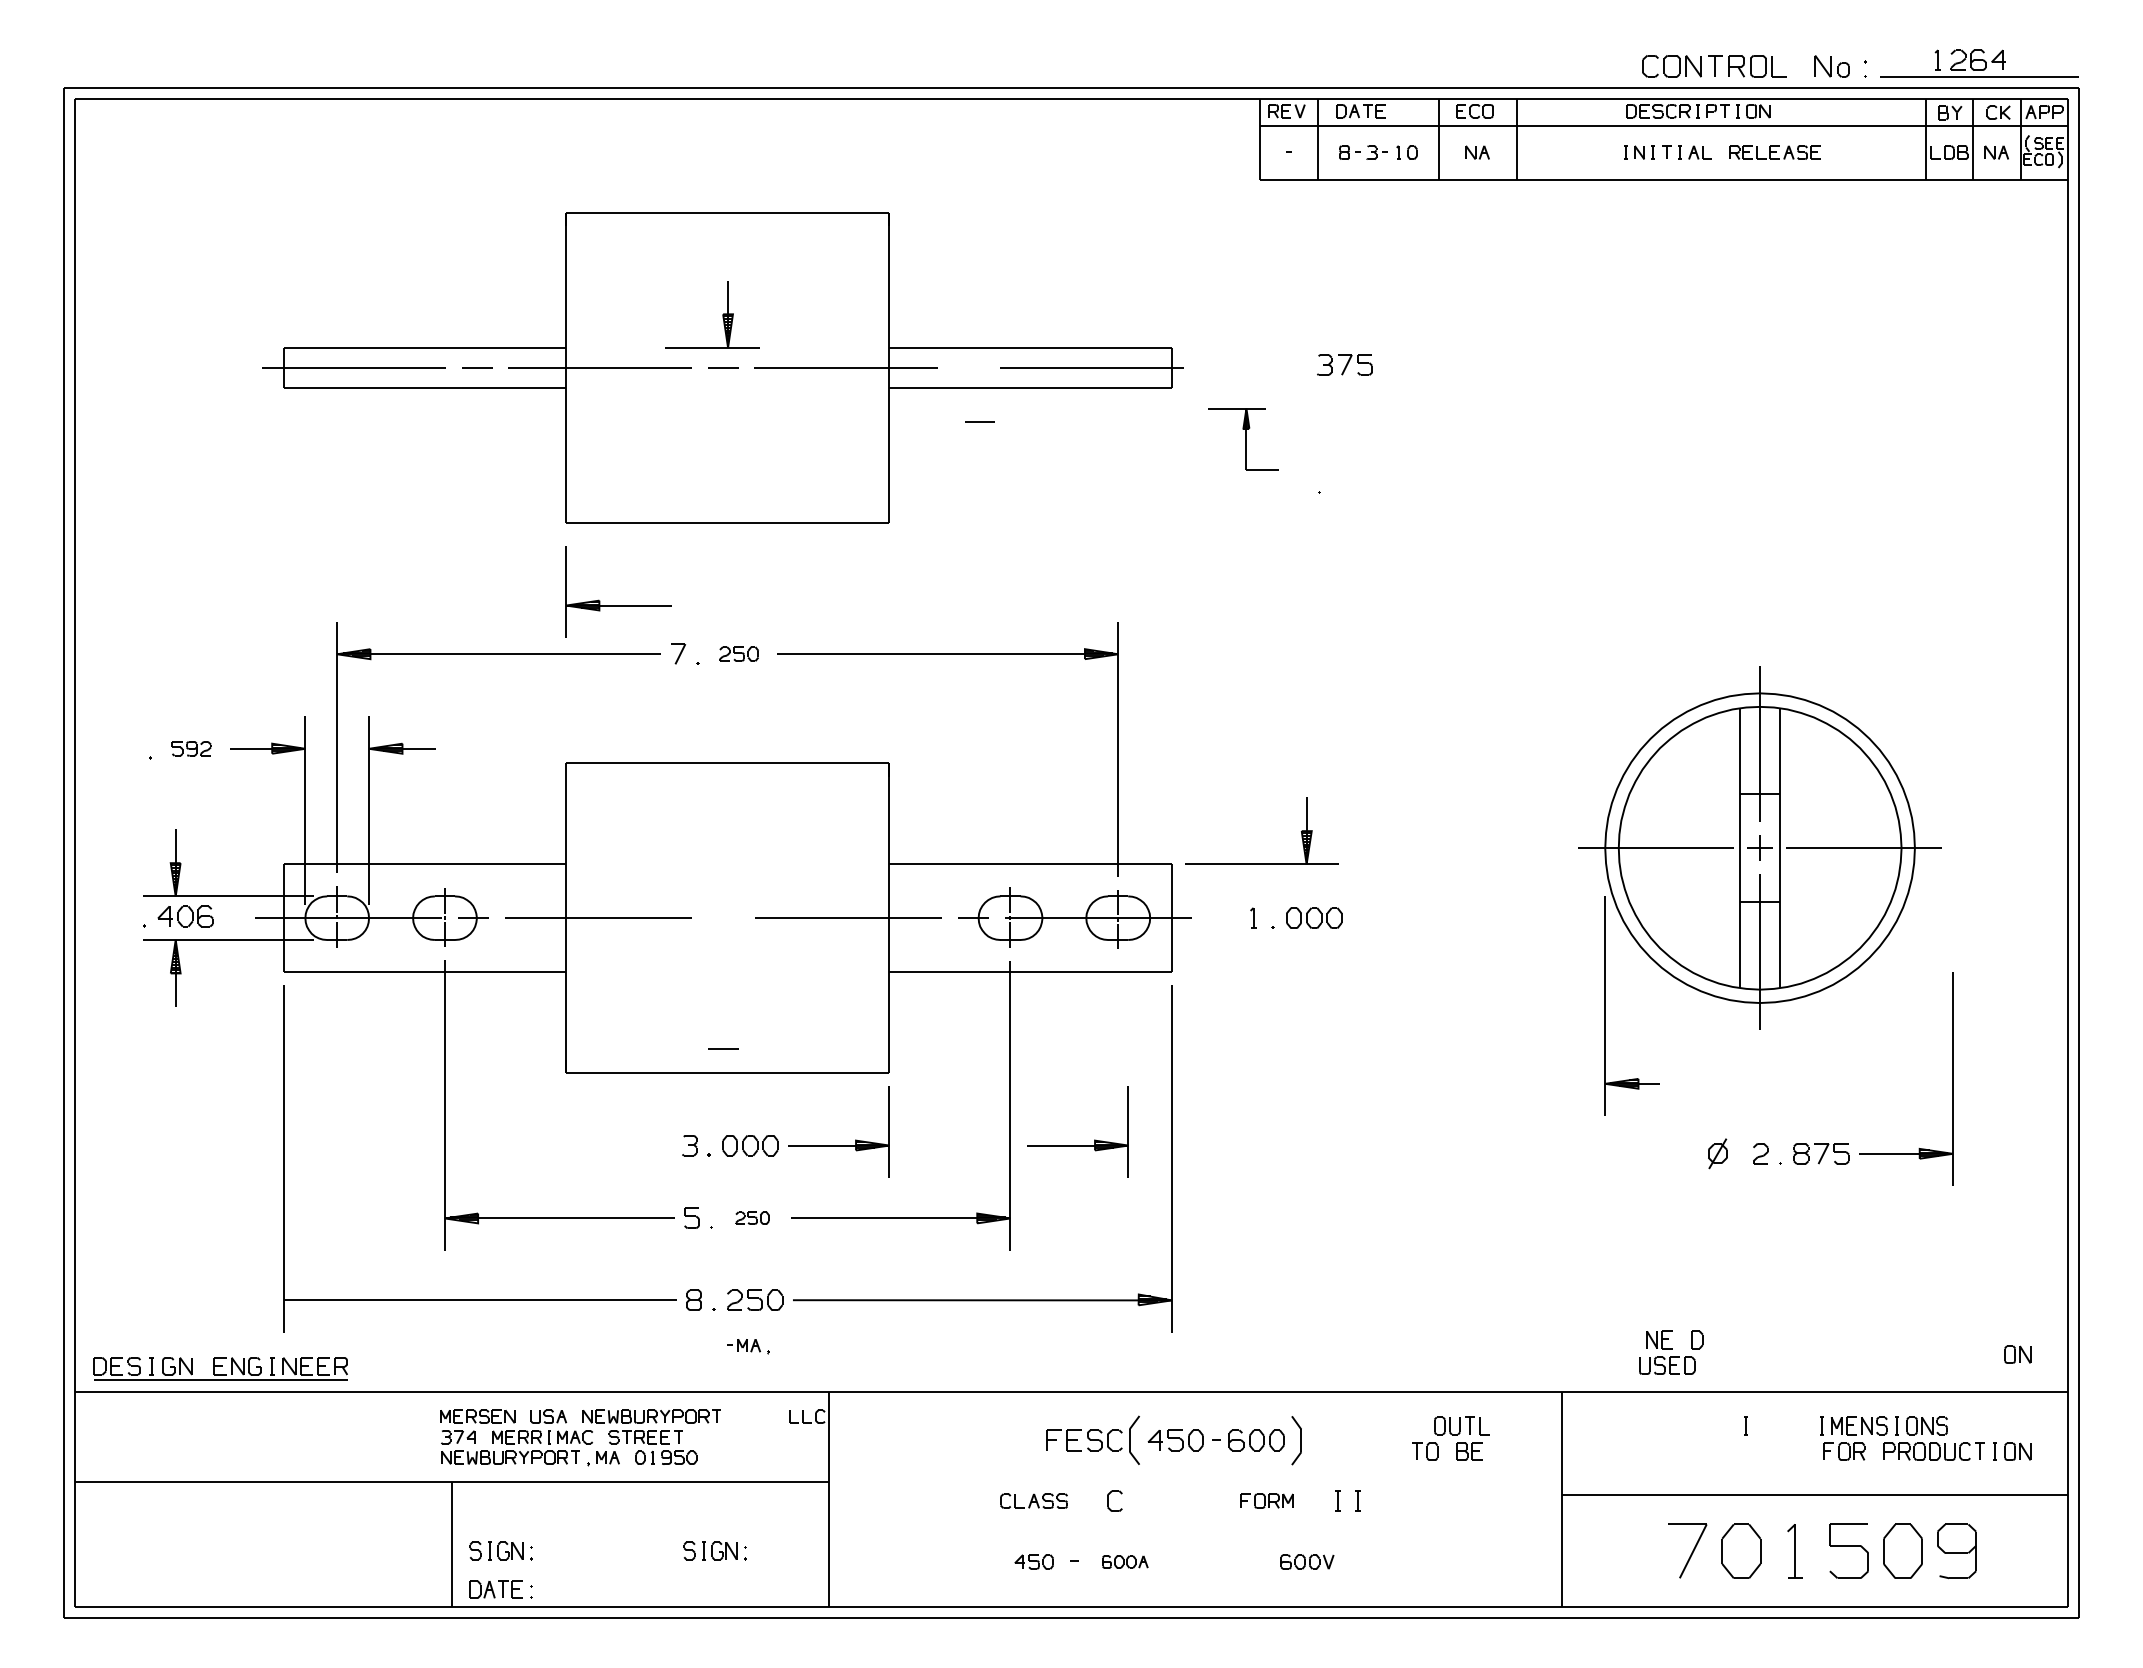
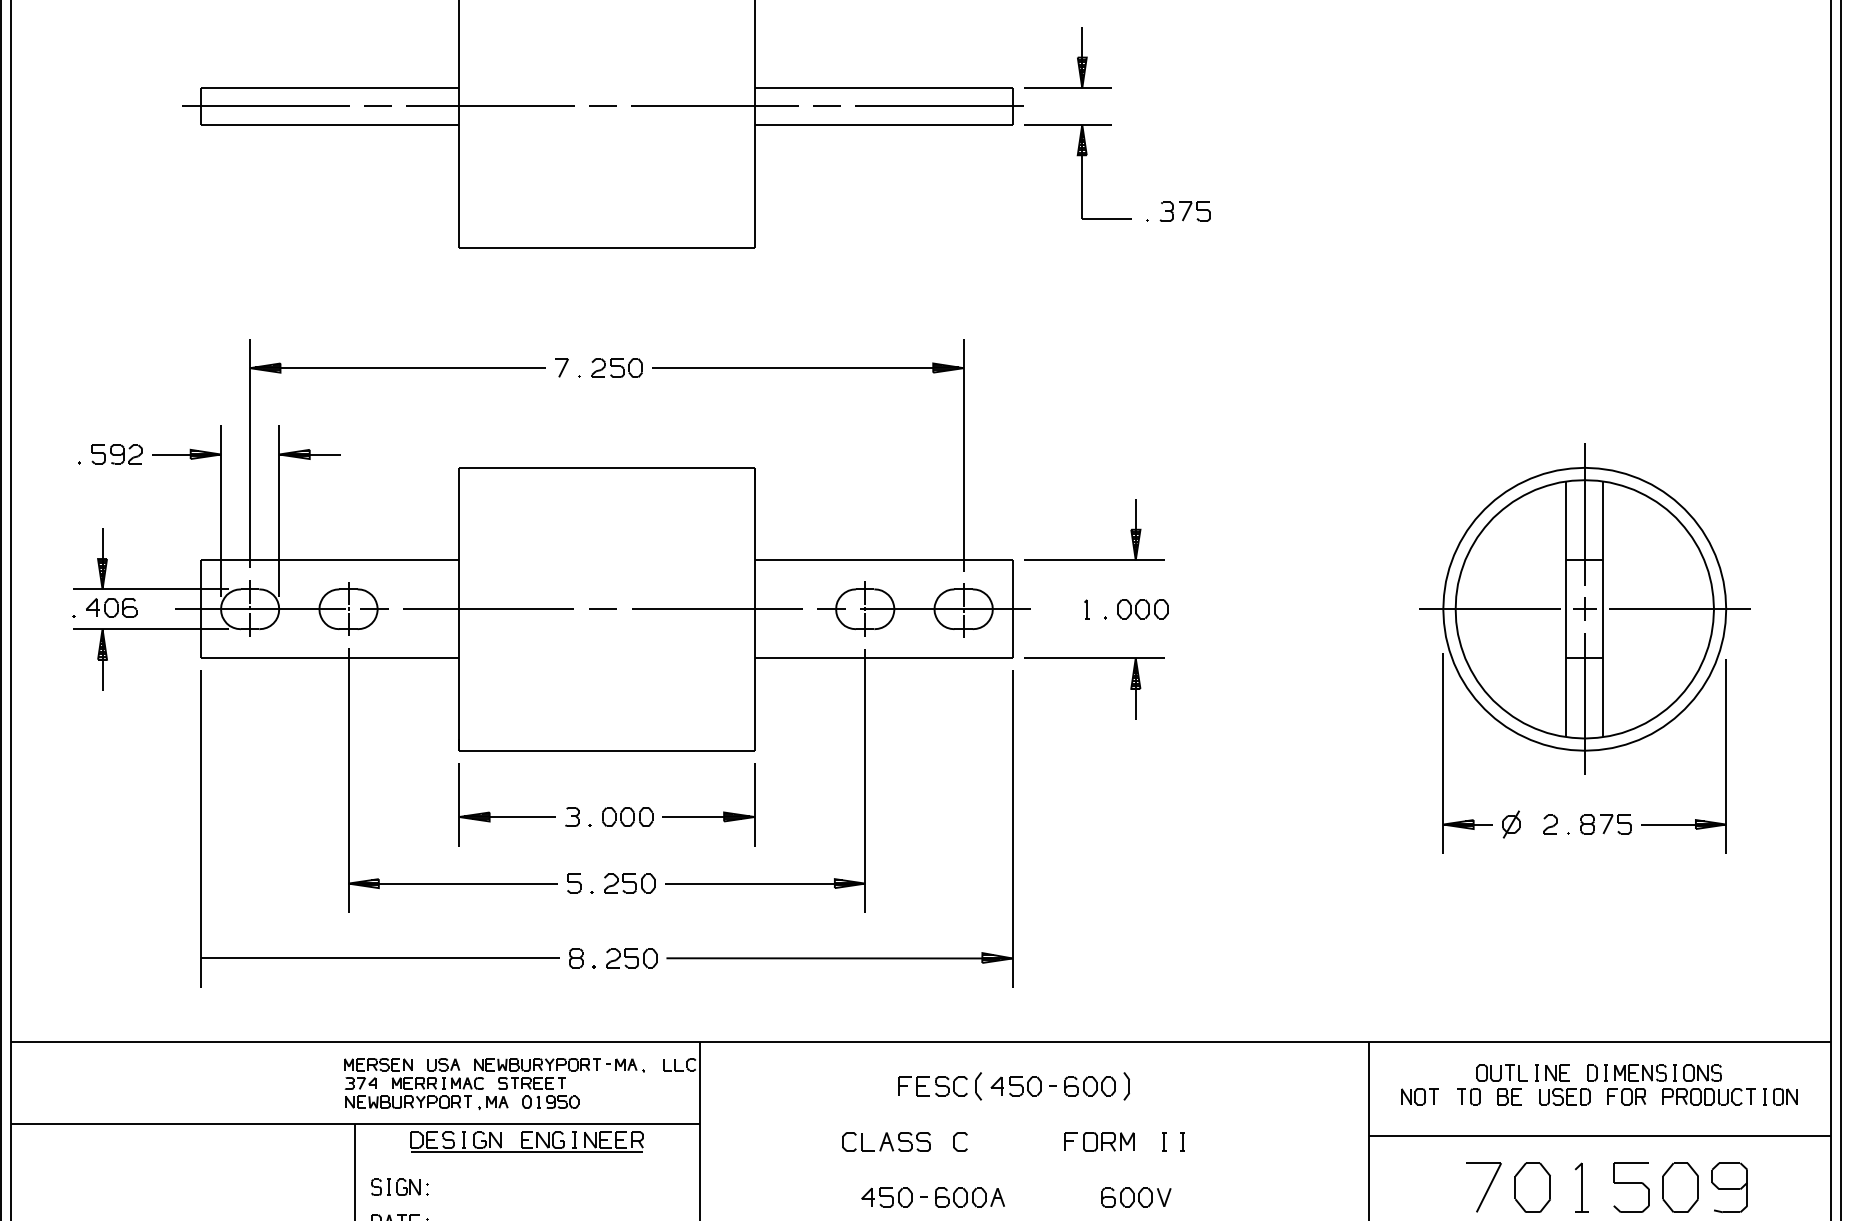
part: (722, 314) -> (1077, 57), moved
part: (1344, 364) -> (1184, 211), moved
line: (979, 421) -> (826, 106), moved
part: (1243, 439) -> (1078, 171), size x1.67
part: (618, 605) -> (507, 816), moved
part: (739, 653) -> (617, 367), size x1.43
part: (191, 748) -> (116, 454), size x1.43
part: (1759, 890) -> (1584, 647), moved
part: (1261, 972) -> (1094, 658), added
line: (723, 1048) -> (603, 608), moved
part: (1077, 1145) -> (926, 816), removed
part: (752, 1217) -> (629, 882), size x1.67
part: (748, 1346) -> (625, 1065), moved
part: (1671, 1352) -> (1568, 1084), moved
part: (2017, 1354) -> (1785, 1007), removed
part: (220, 1368) -> (527, 1142), moved
part: (1450, 1438) -> (1491, 1084), moved
part: (1296, 1439) -> (1126, 1085), size x0.62
part: (1134, 1440) -> (978, 1086), size x0.62
part: (1617, 1451) -> (1419, 1096), added
part: (1033, 1500) -> (886, 1141), size x1.43
part: (1266, 1500) -> (1099, 1141), size x1.43
part: (714, 1550) -> (594, 1186), removed
part: (1034, 1561) -> (887, 1197), size x1.43
part: (1125, 1561) -> (970, 1197), size x1.67
part: (1307, 1561) -> (1136, 1197), size x1.43

